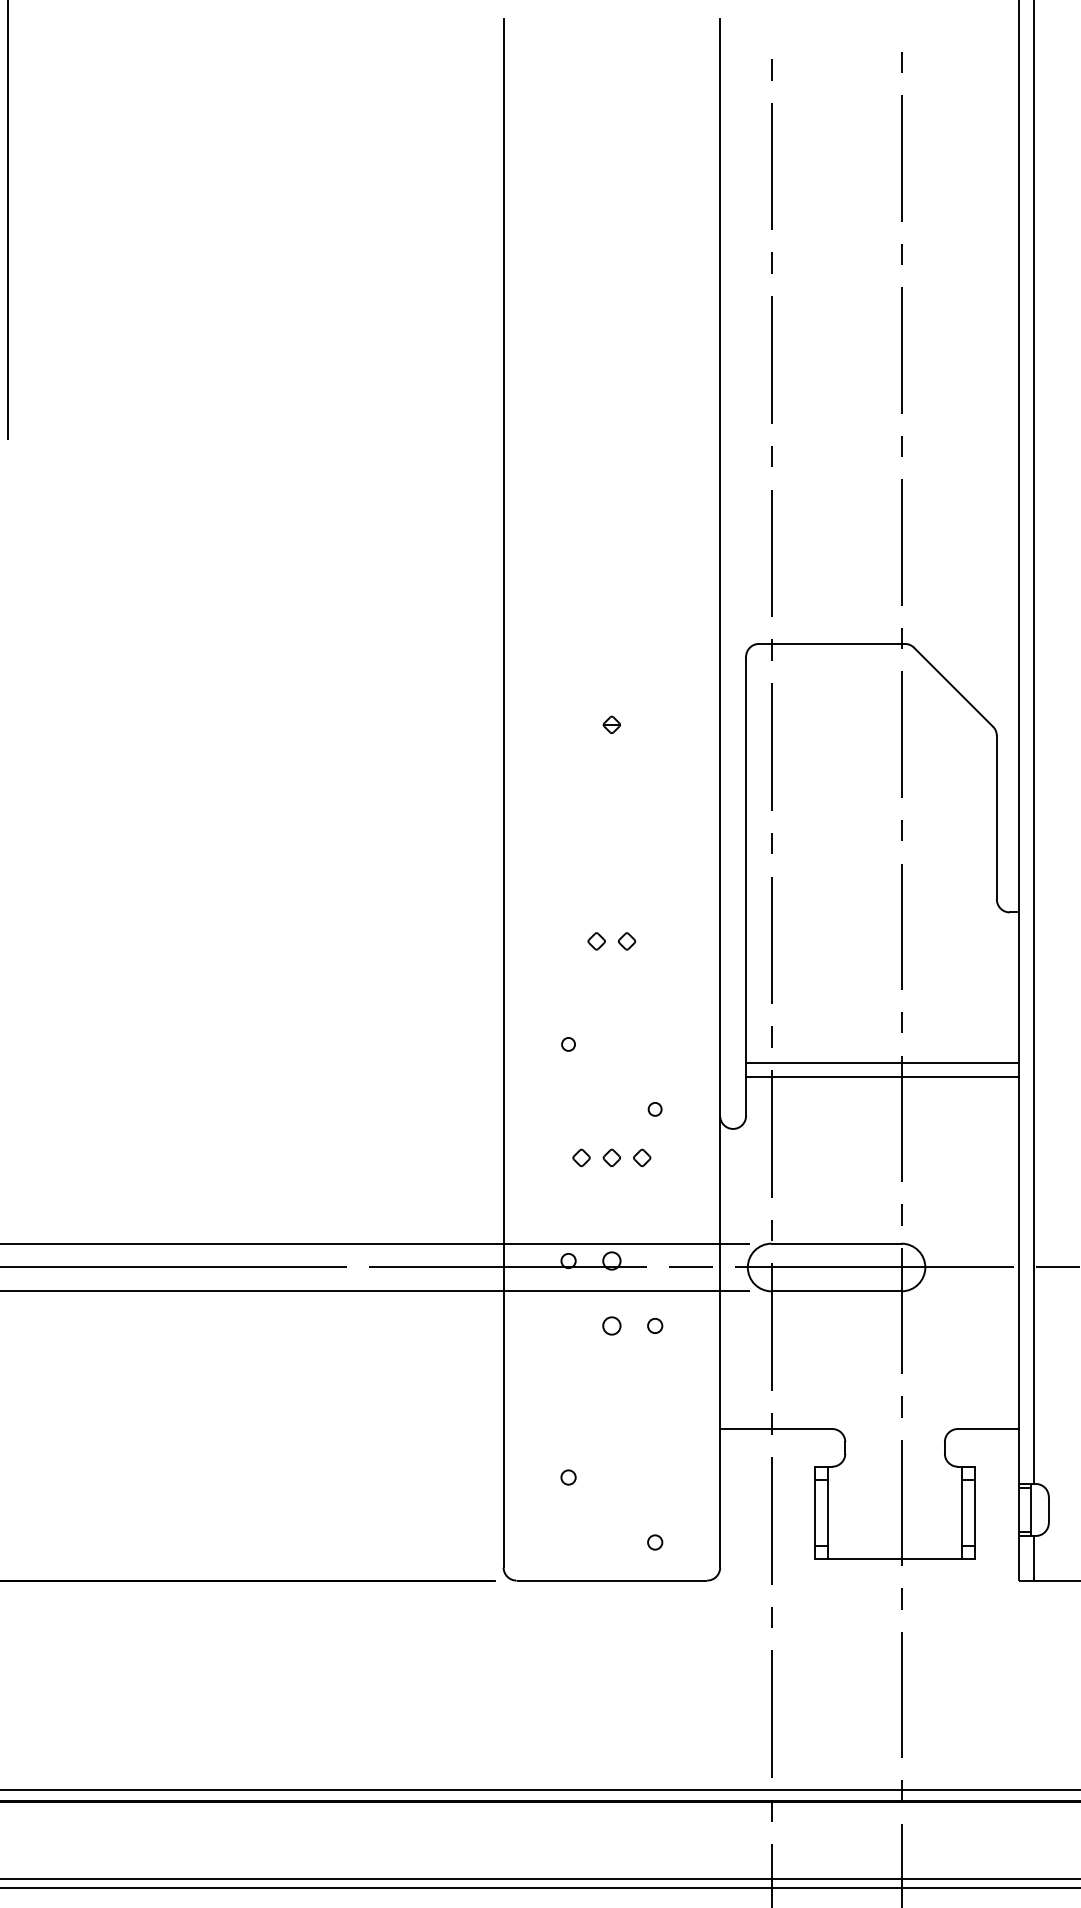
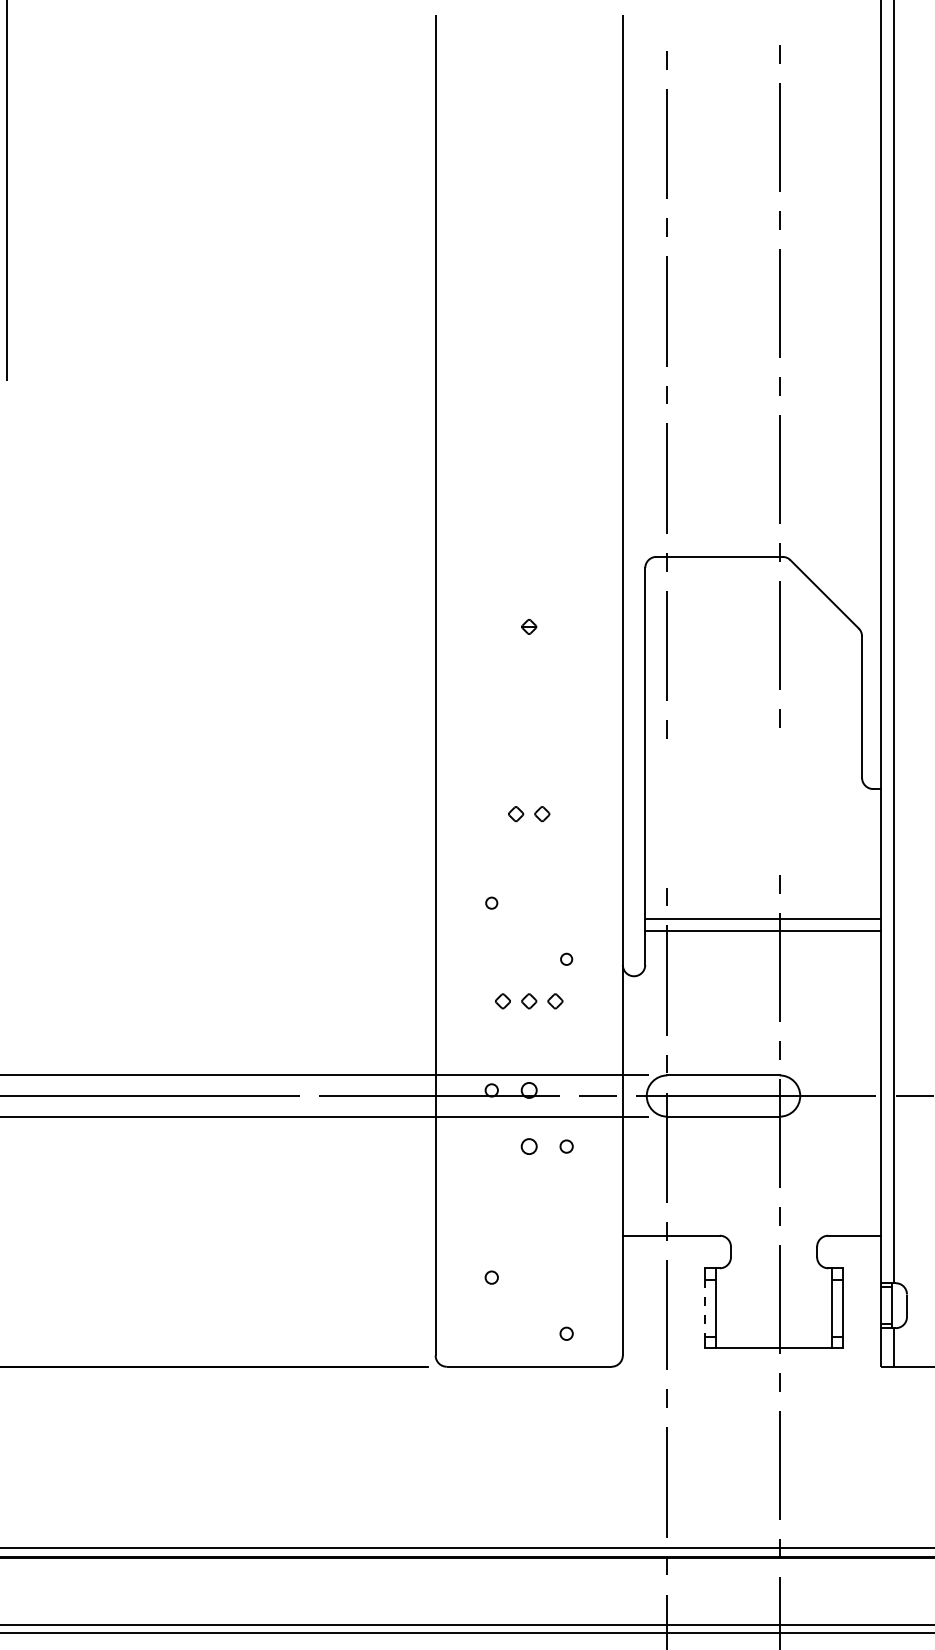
line: (901, 926) -> (779, 801), removed
line: (771, 940) -> (667, 813), removed
line: (814, 1513) -> (704, 1308), solid -> dashed

